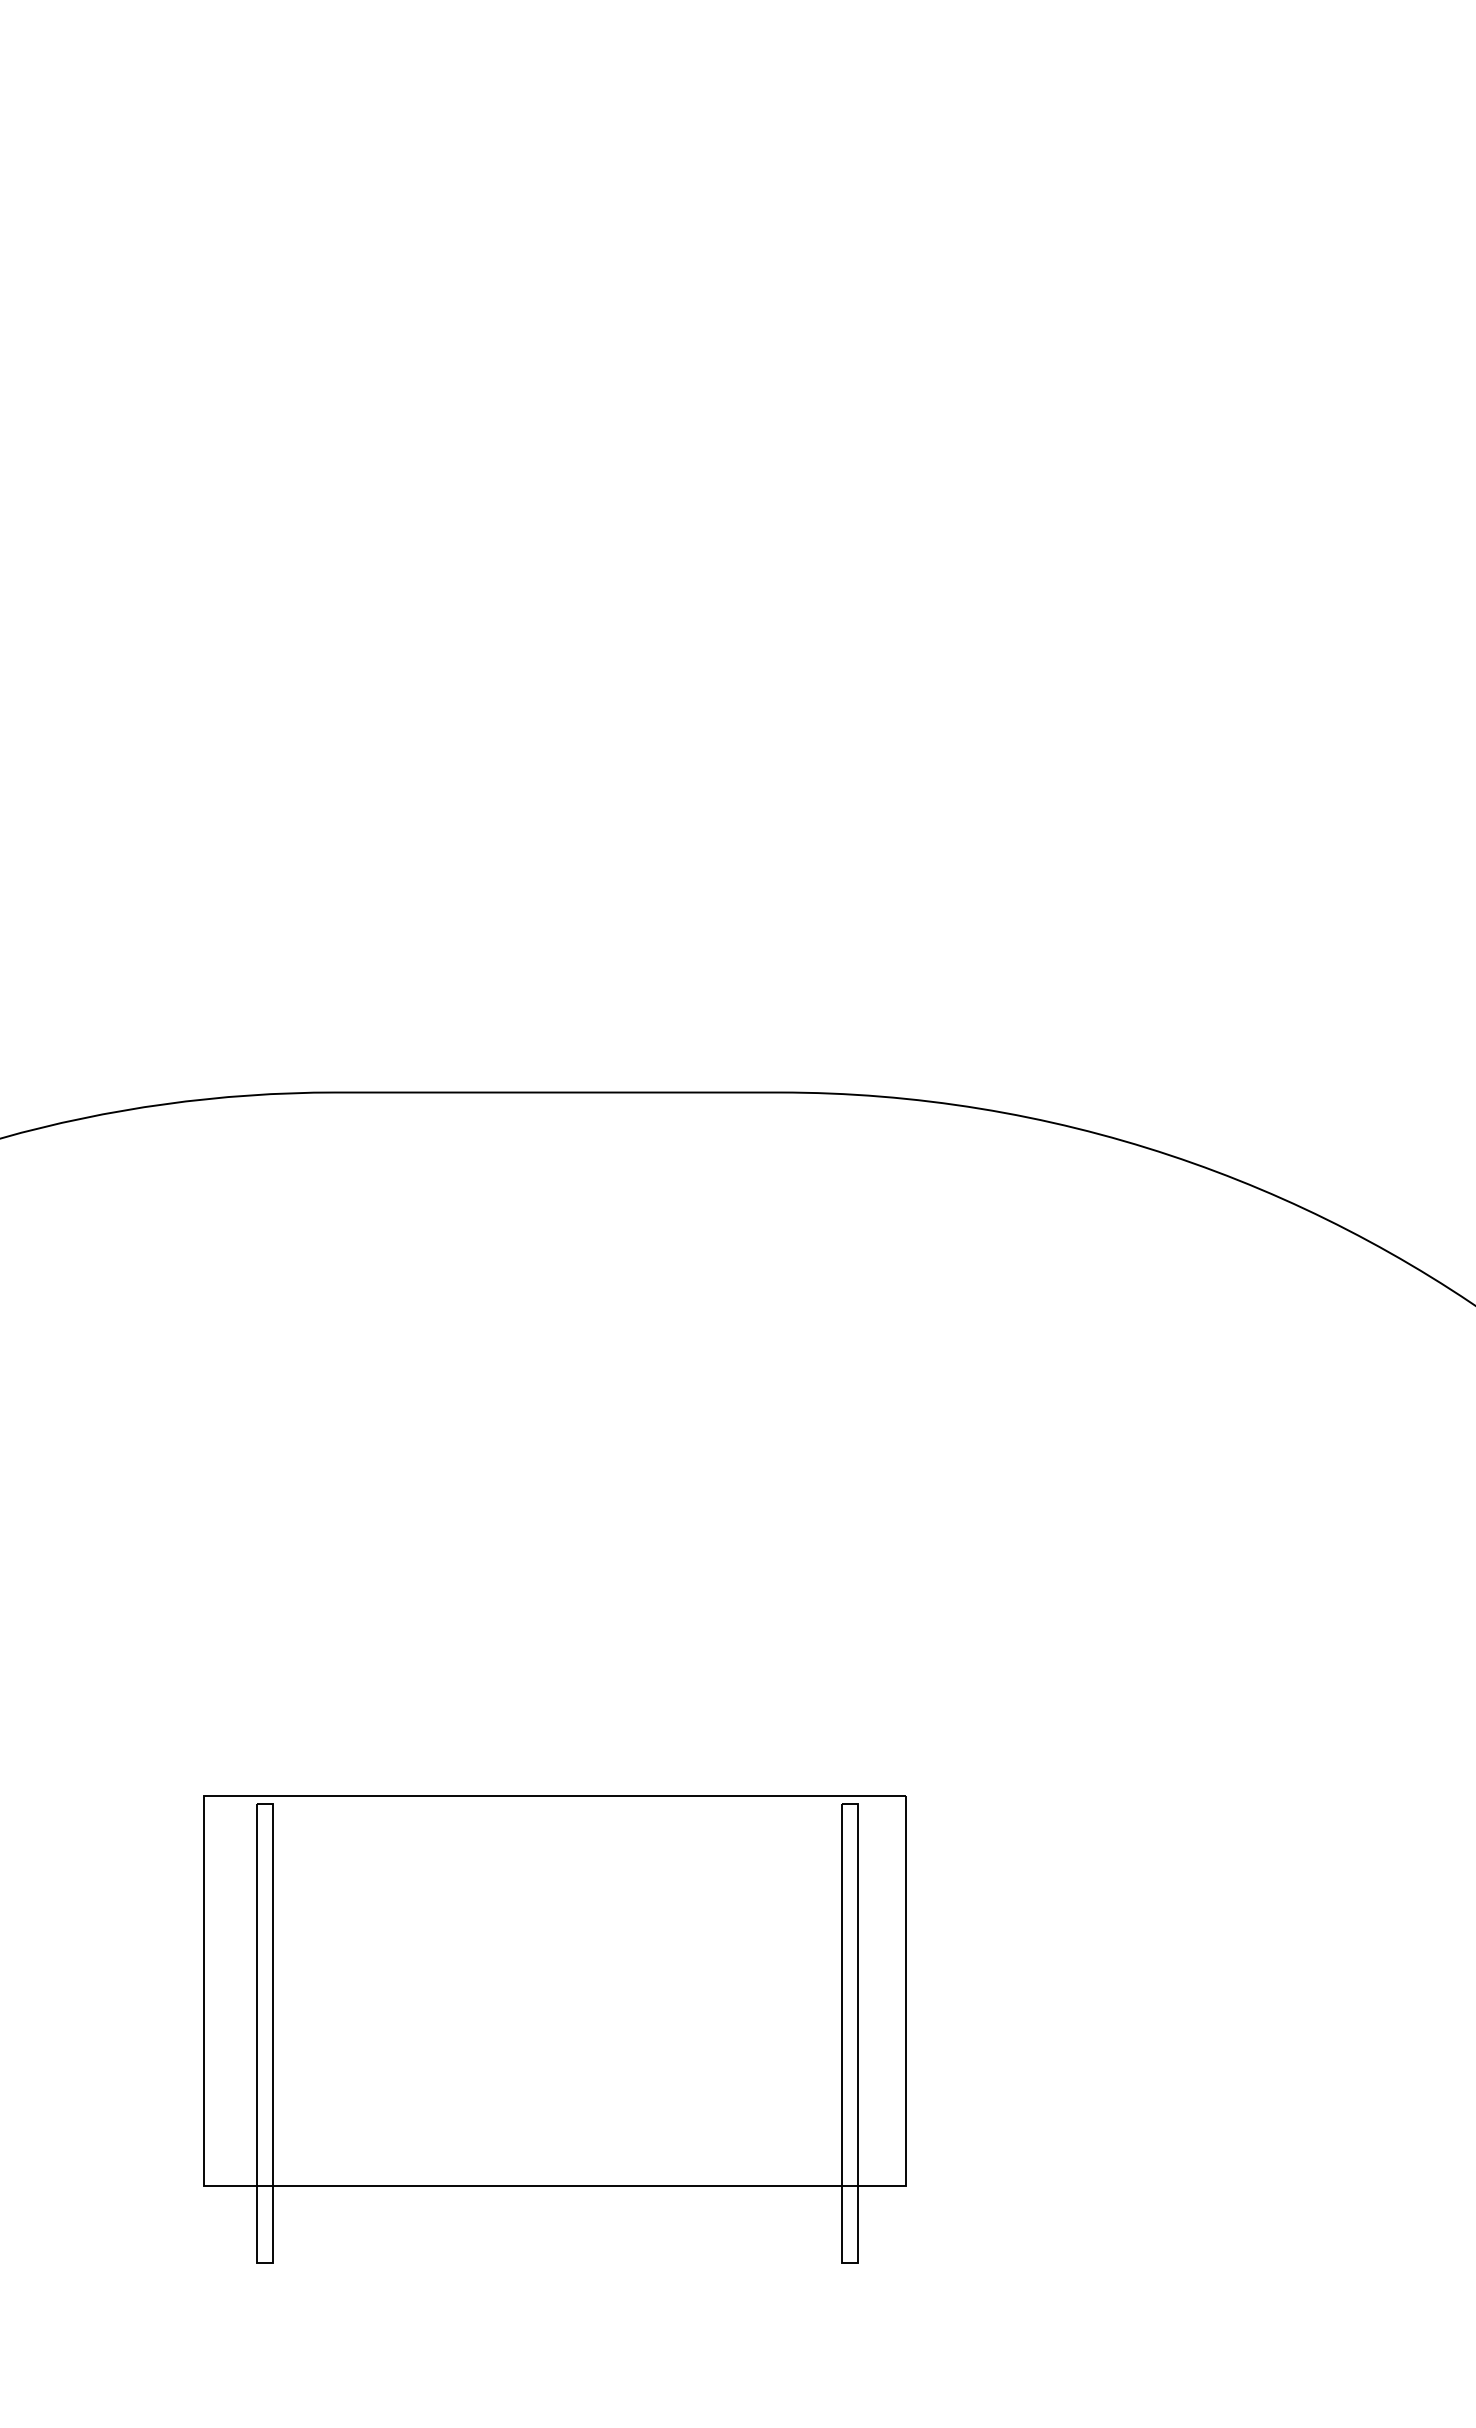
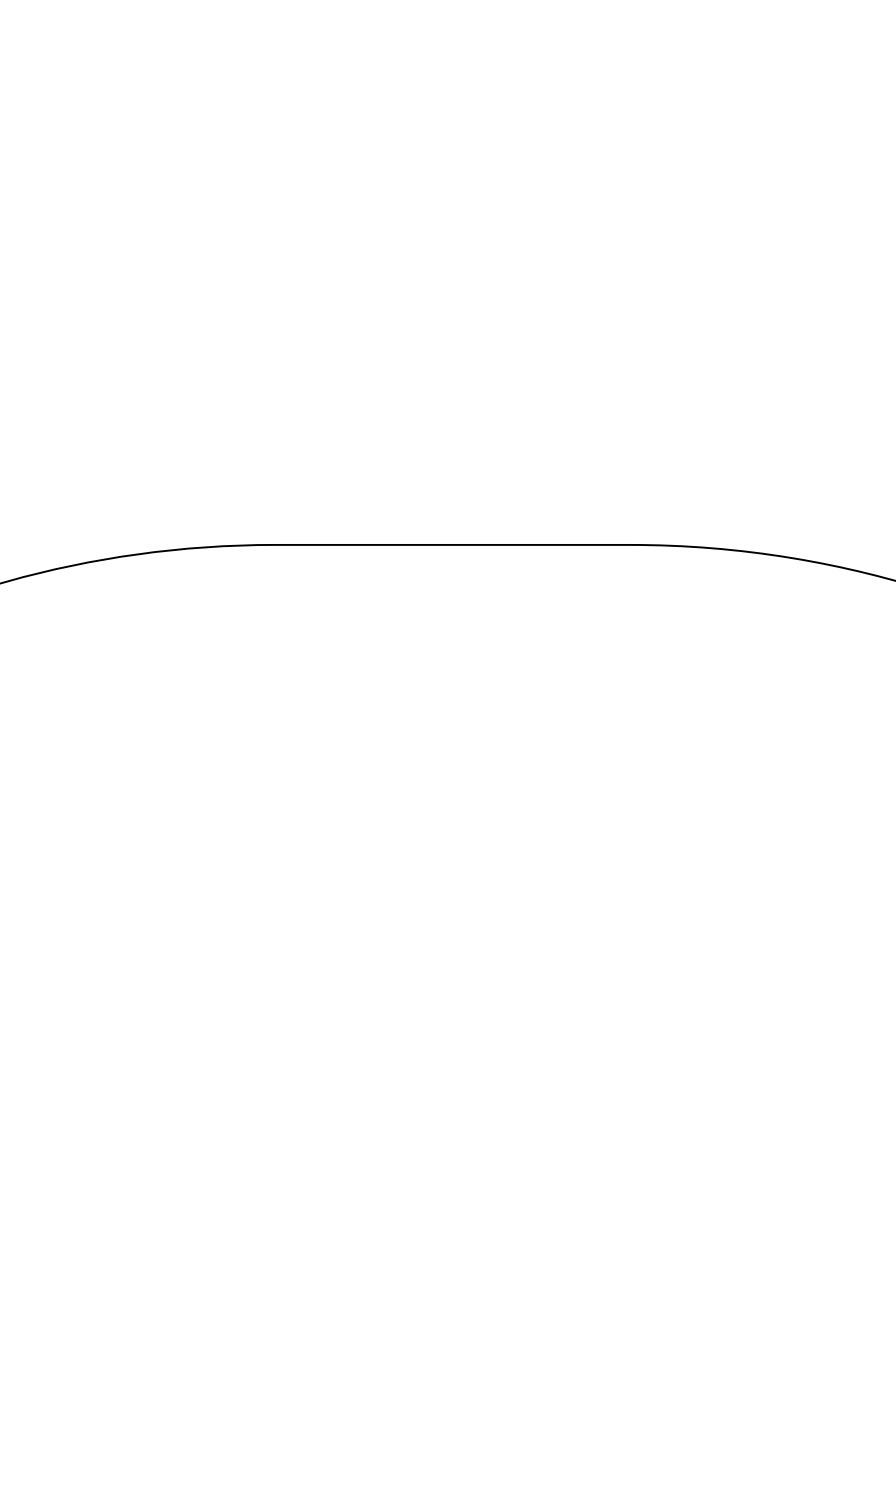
part: (554, 2029) -> (449, 1295), removed

